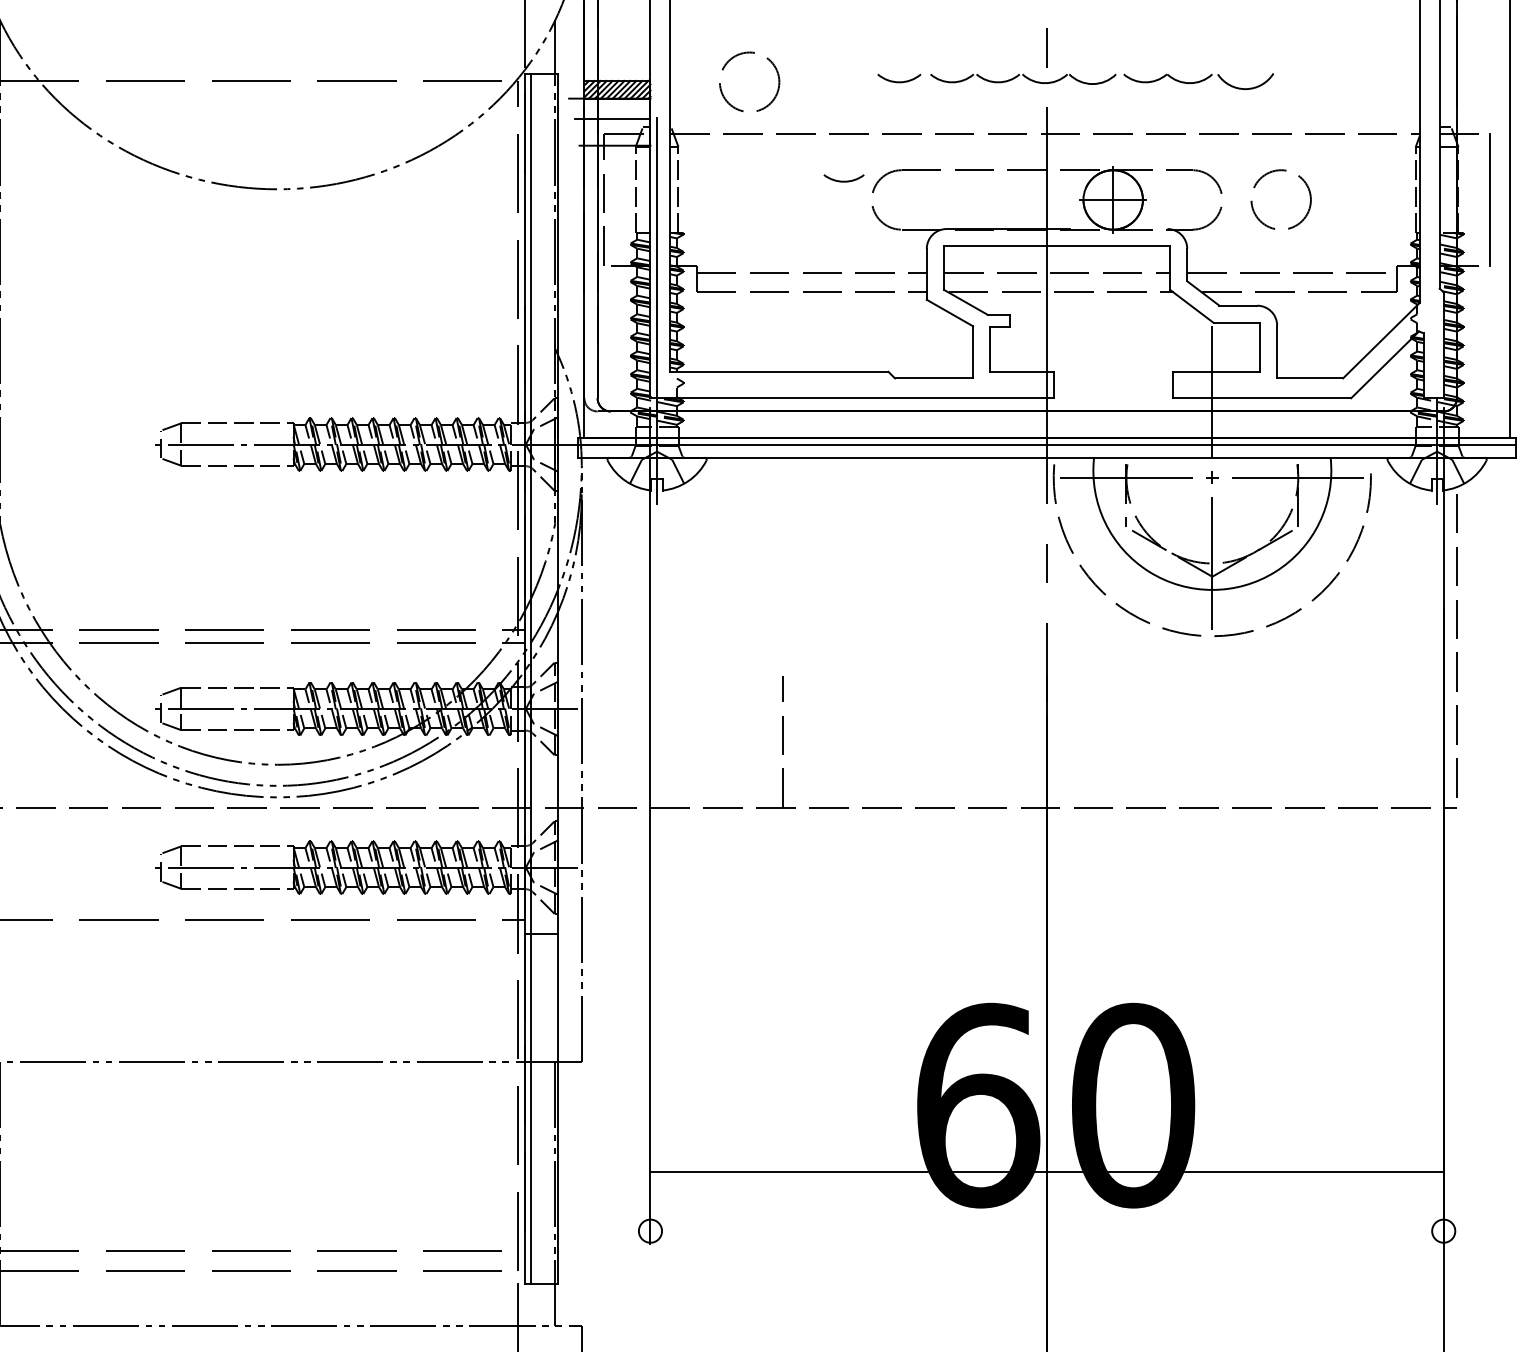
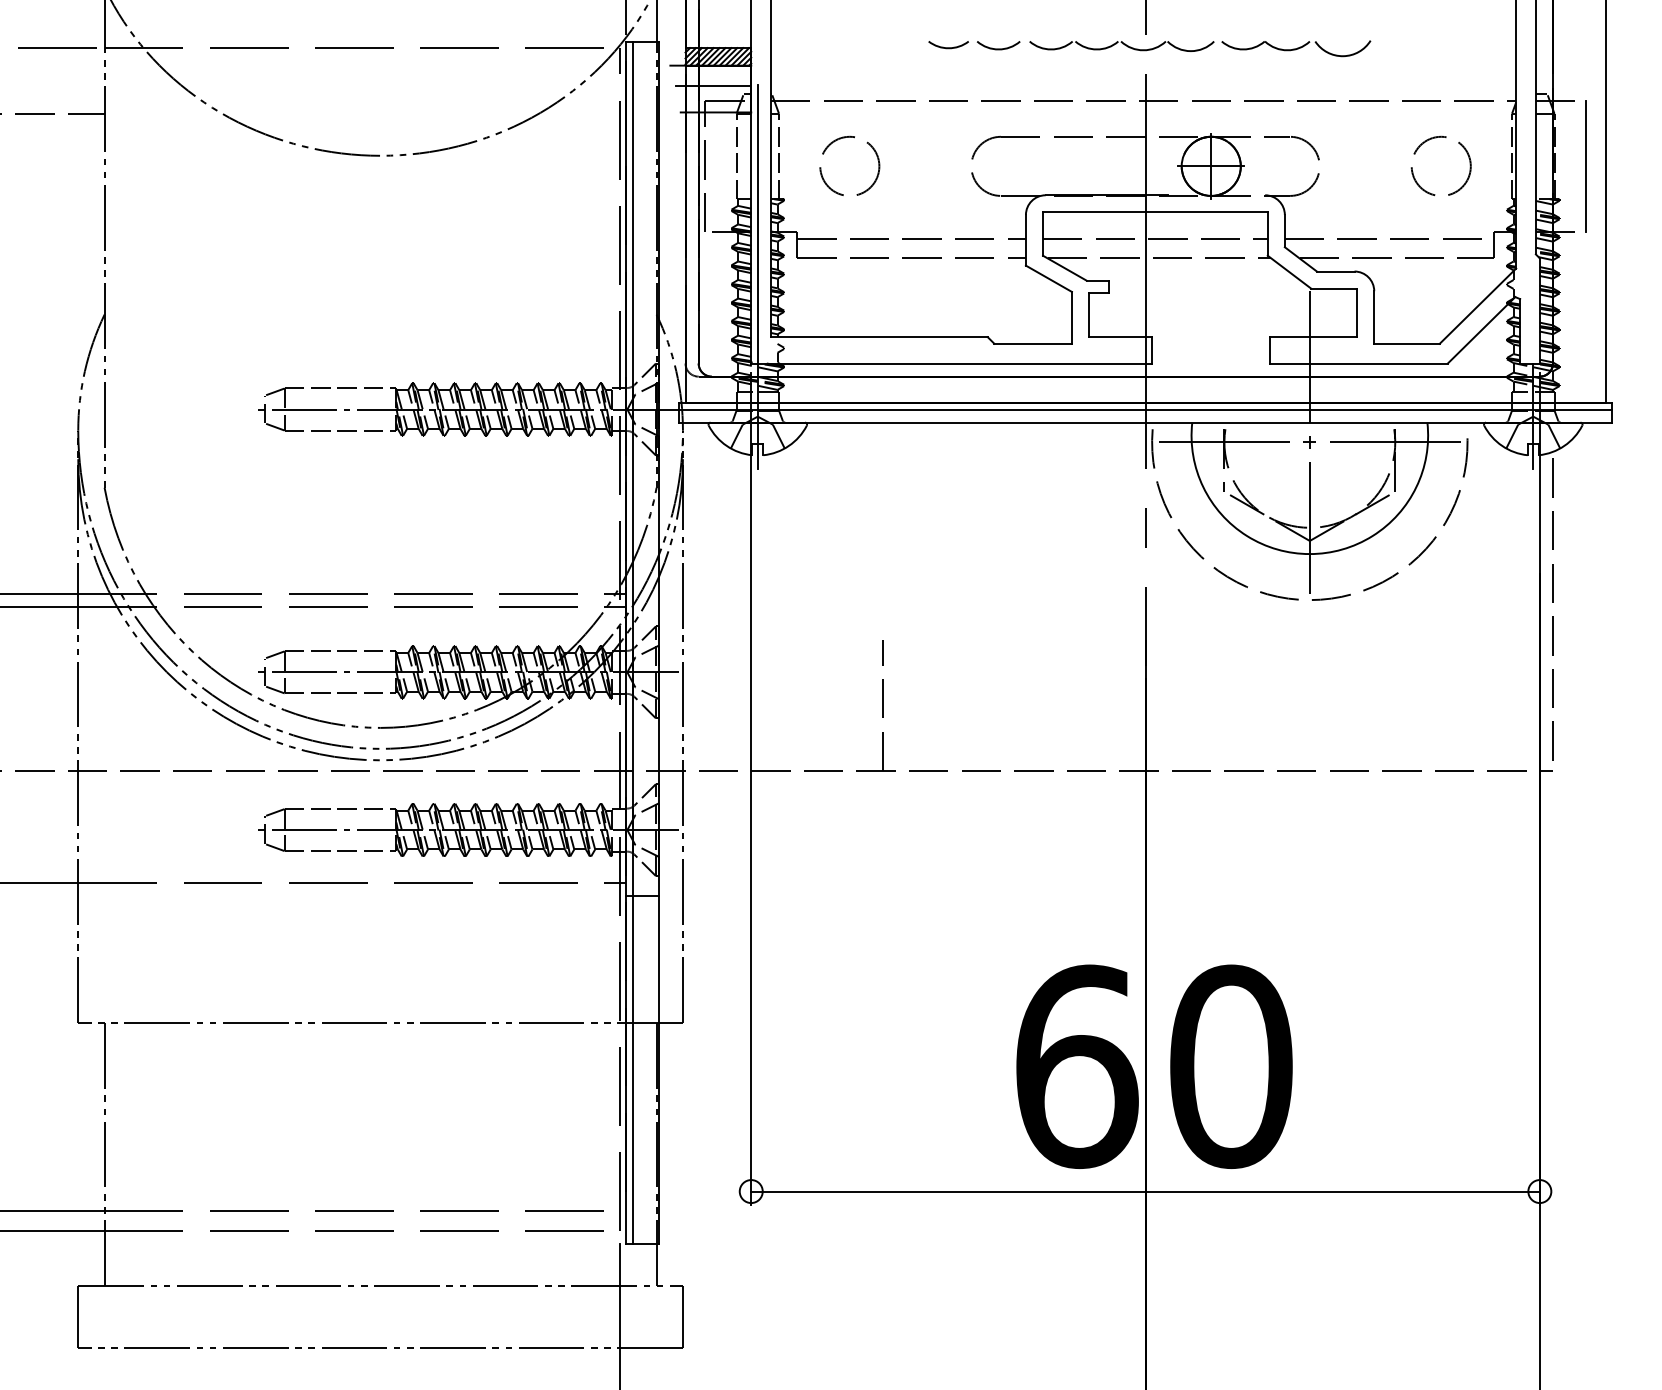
circle: (749, 81) -> (849, 165), moved
arc: (843, 180) -> (948, 47), moved
circle: (1280, 199) -> (1440, 165), moved
line: (1047, 1171) -> (1145, 1191), moved

